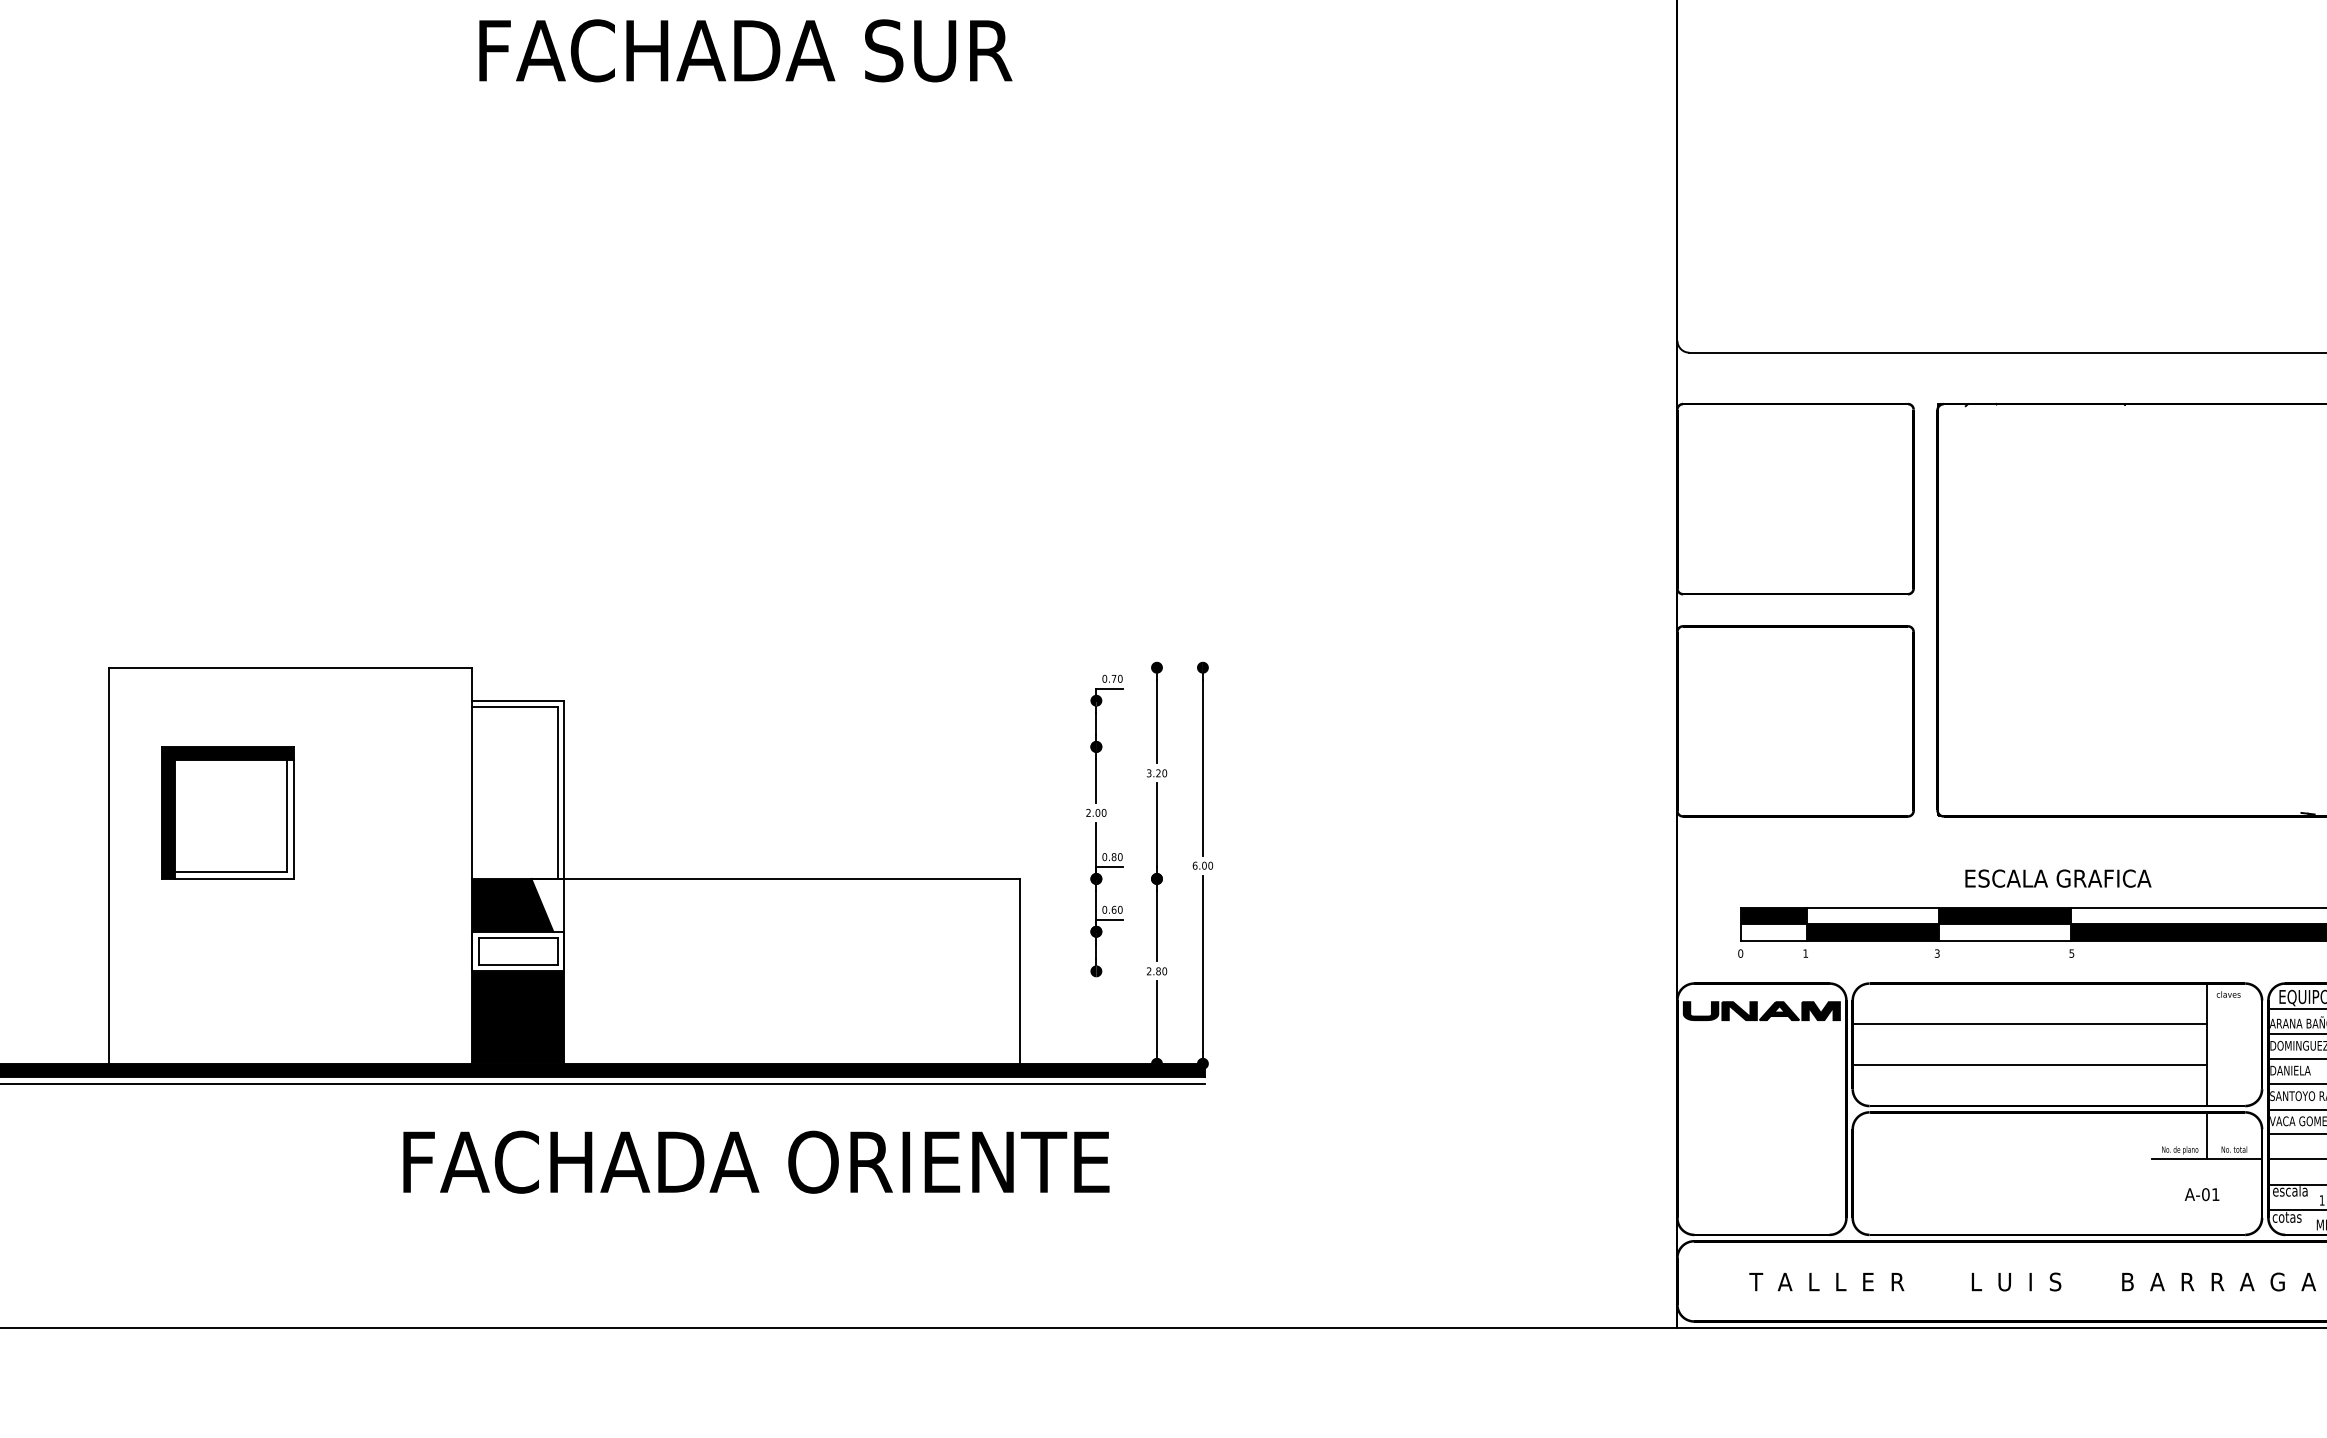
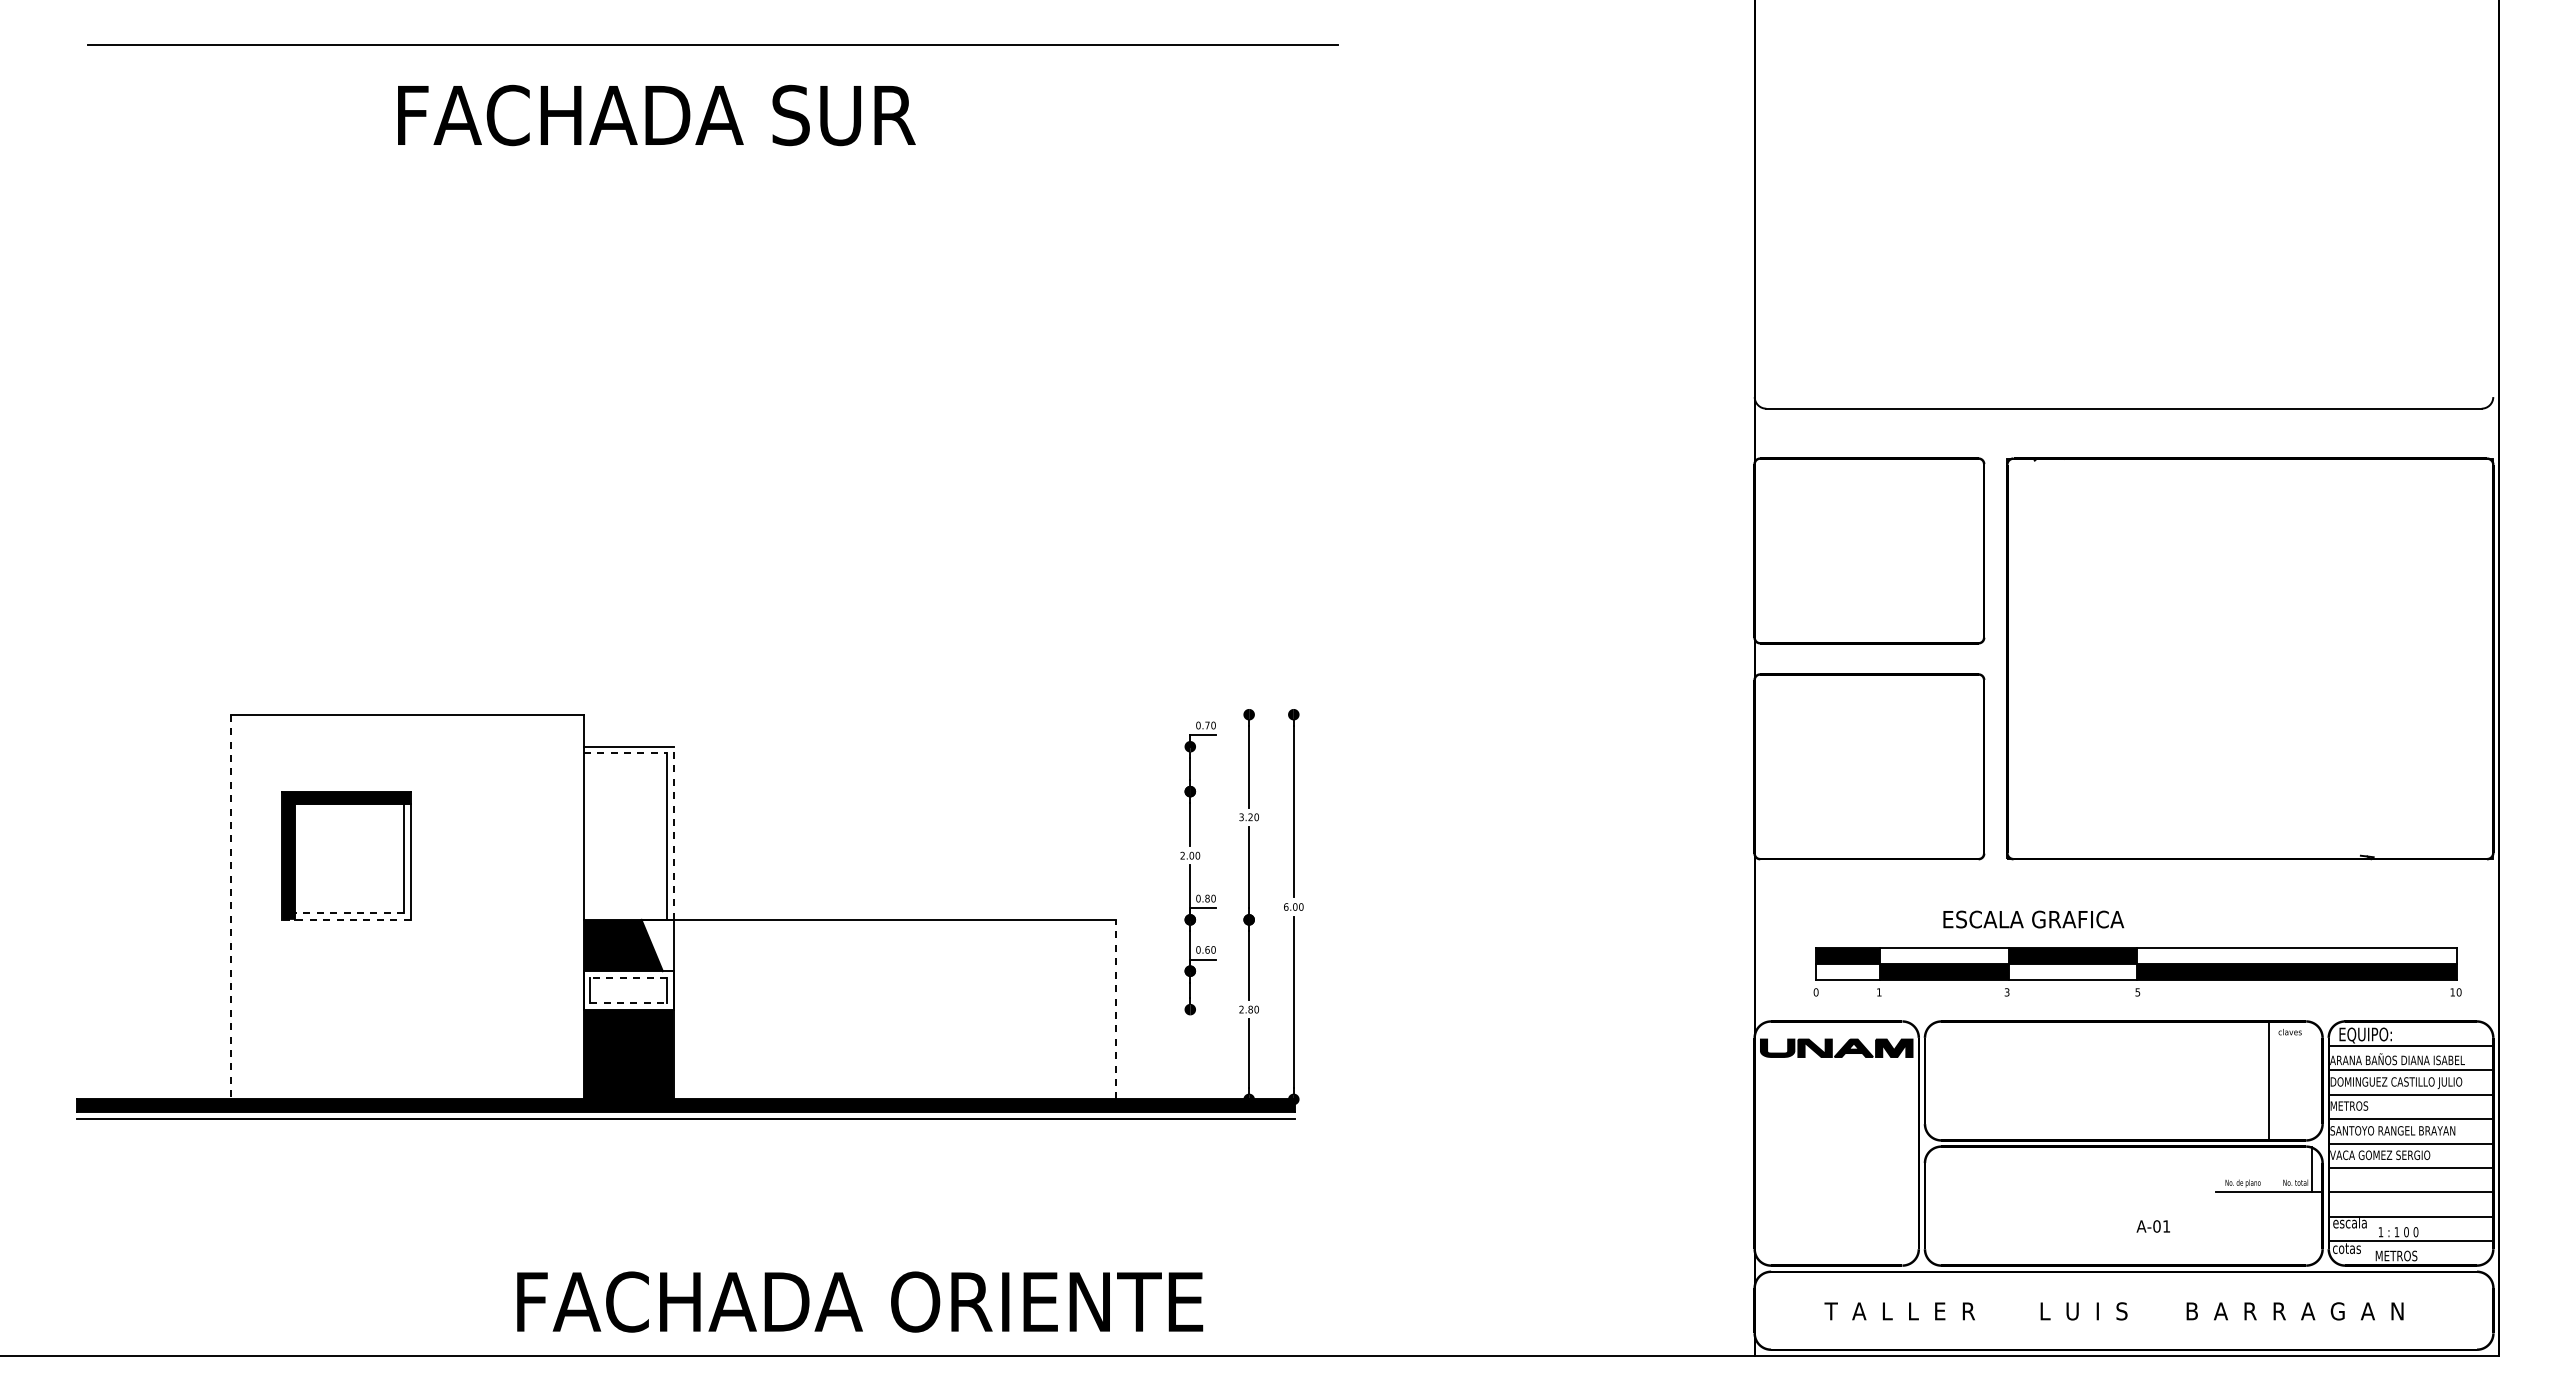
text: (745, 50) -> (656, 115), moved
line: (514, 707) -> (625, 753), solid -> dashed
line: (564, 790) -> (673, 833), solid -> dashed
line: (109, 866) -> (231, 907), solid -> dashed
line: (230, 872) -> (349, 913), solid -> dashed
line: (227, 878) -> (346, 919), solid -> dashed
text: (2058, 878) -> (2033, 919), moved
line: (518, 938) -> (628, 977), solid -> dashed
line: (519, 965) -> (629, 1003), solid -> dashed
line: (1019, 971) -> (1115, 1009), solid -> dashed
line: (2029, 1024) -> (2096, 1061), removed
line: (2029, 1064) -> (2096, 1100), removed
text: (2290, 1070) -> (2350, 1105), DANIELA -> METROS
line: (2207, 1134) -> (2312, 1168), moved
text: (756, 1161) -> (860, 1301), moved
text: (2201, 1194) -> (2152, 1226), moved

